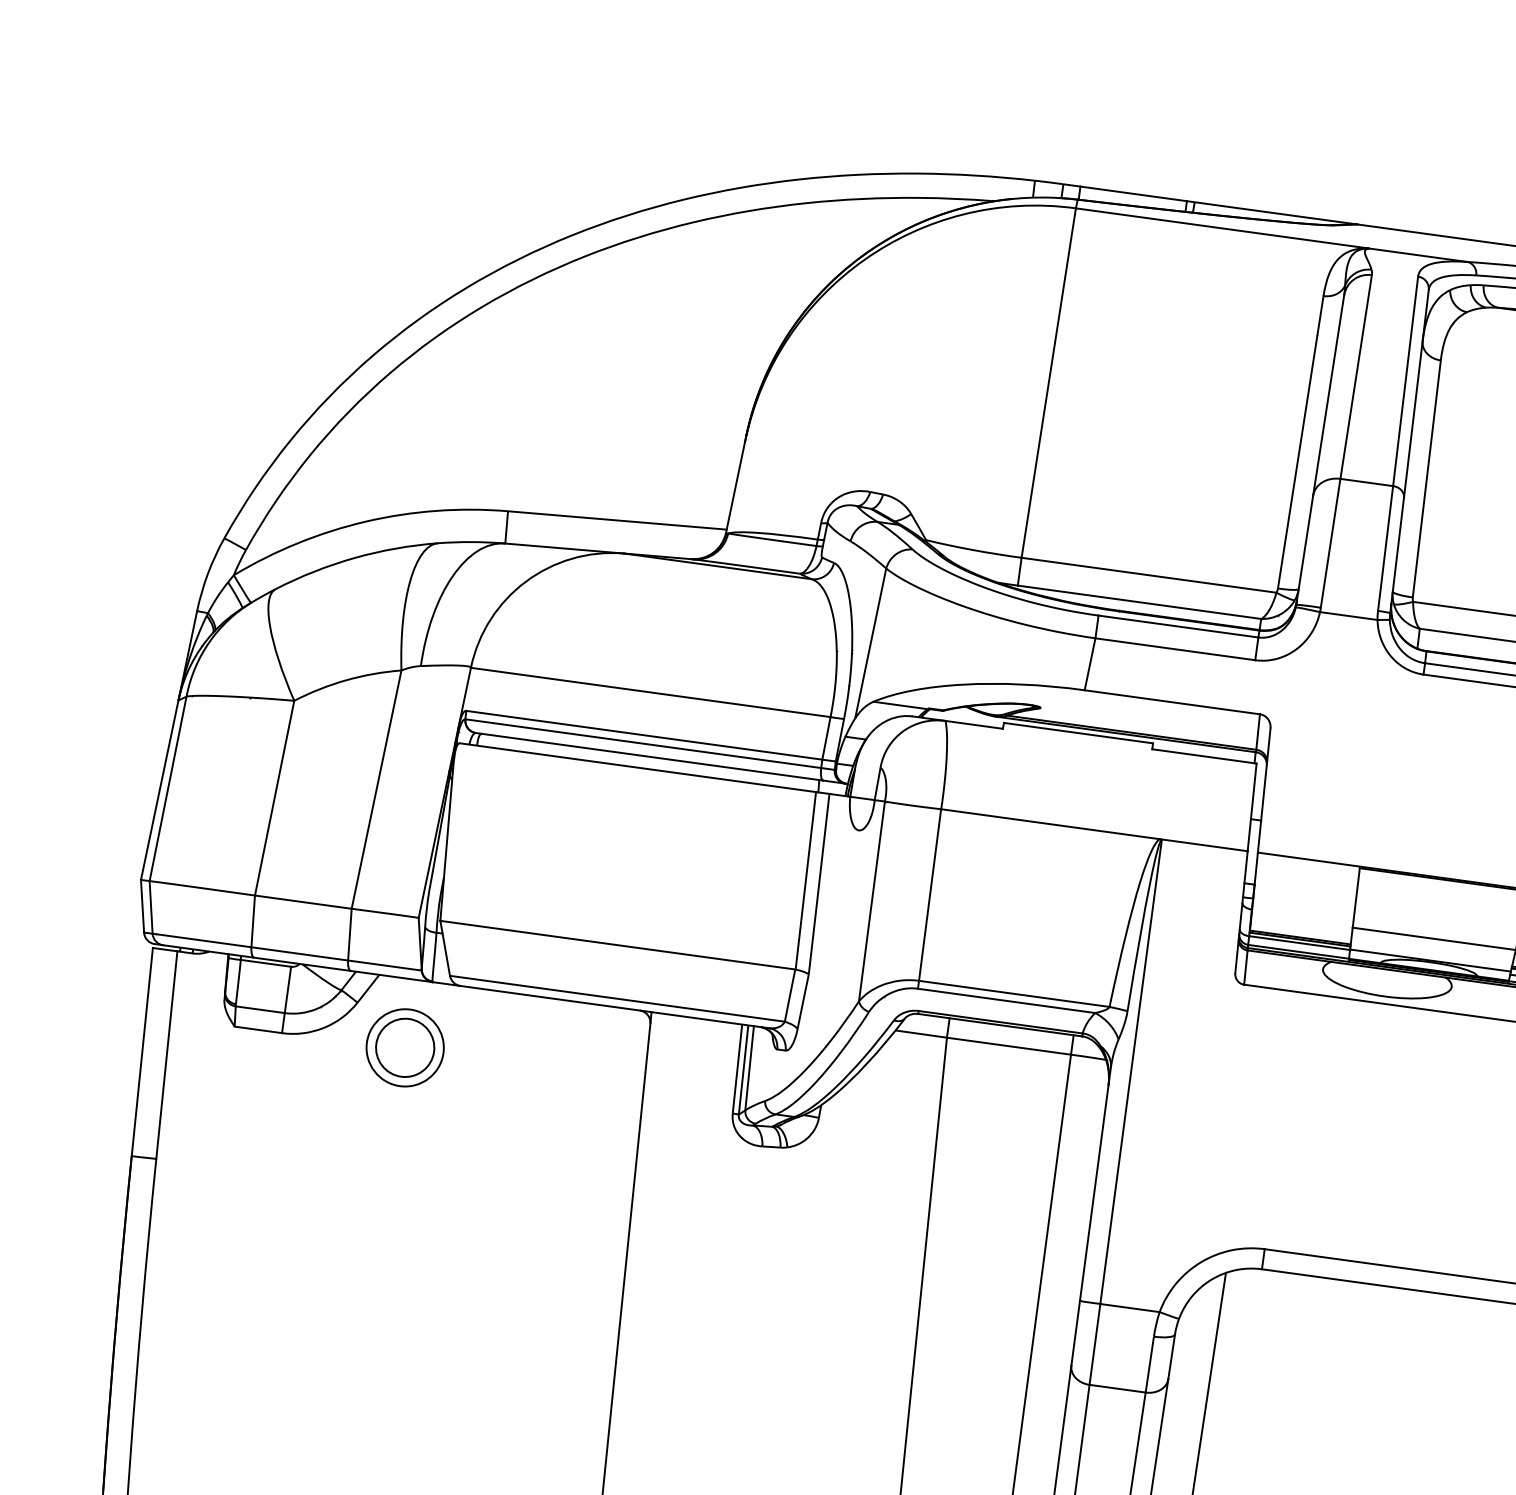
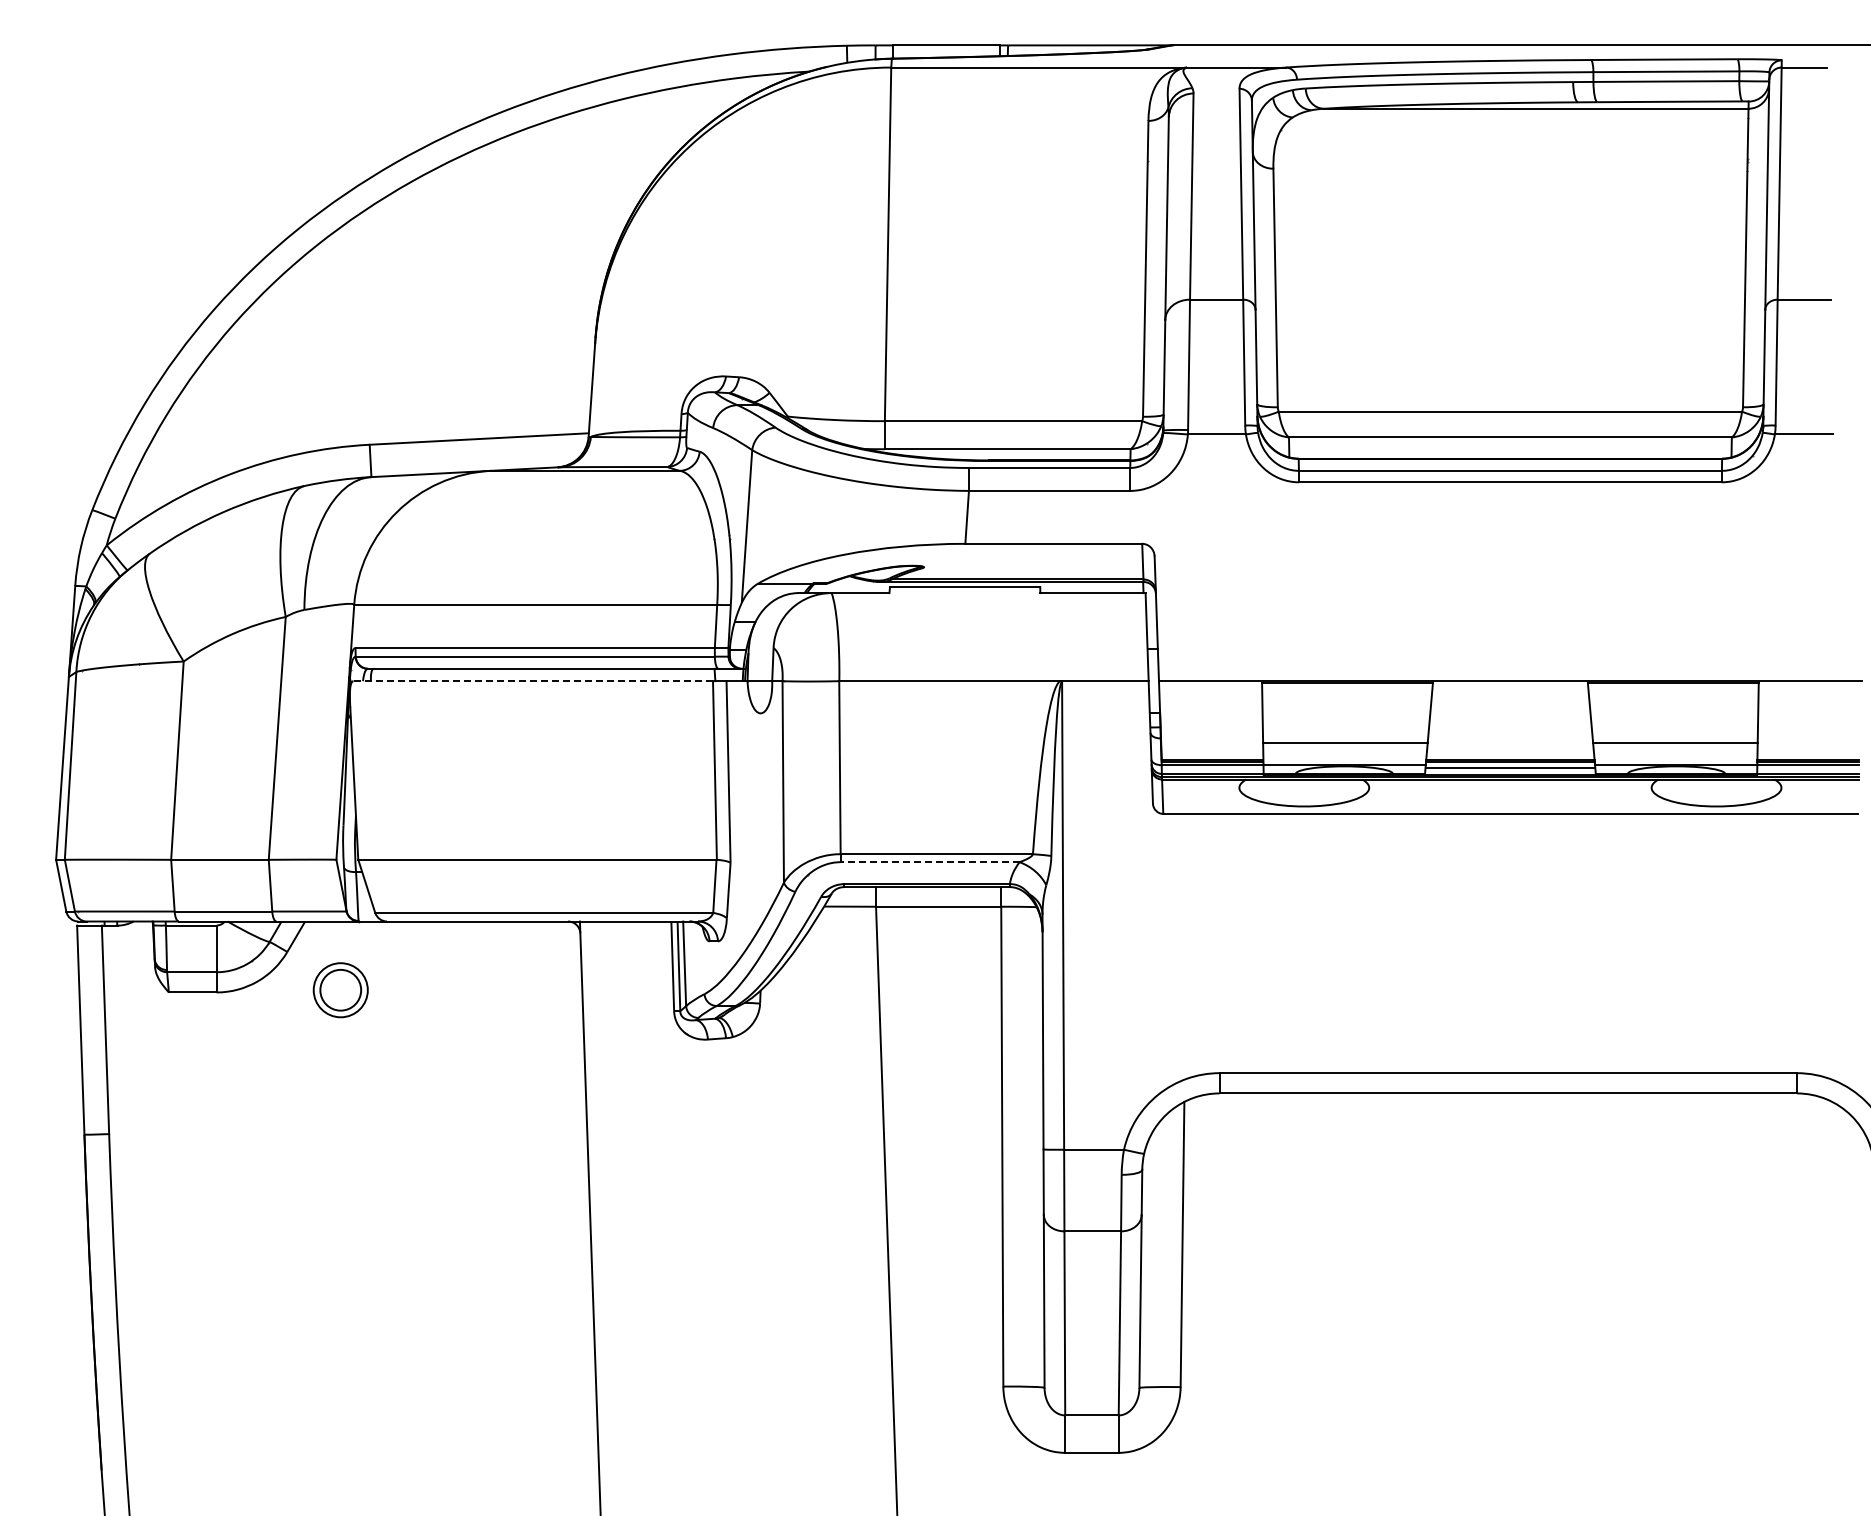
line: (638, 768) -> (533, 681), solid -> dashed
line: (1005, 1001) -> (929, 862), solid -> dashed
part: (405, 1047) -> (340, 989), size x0.7

